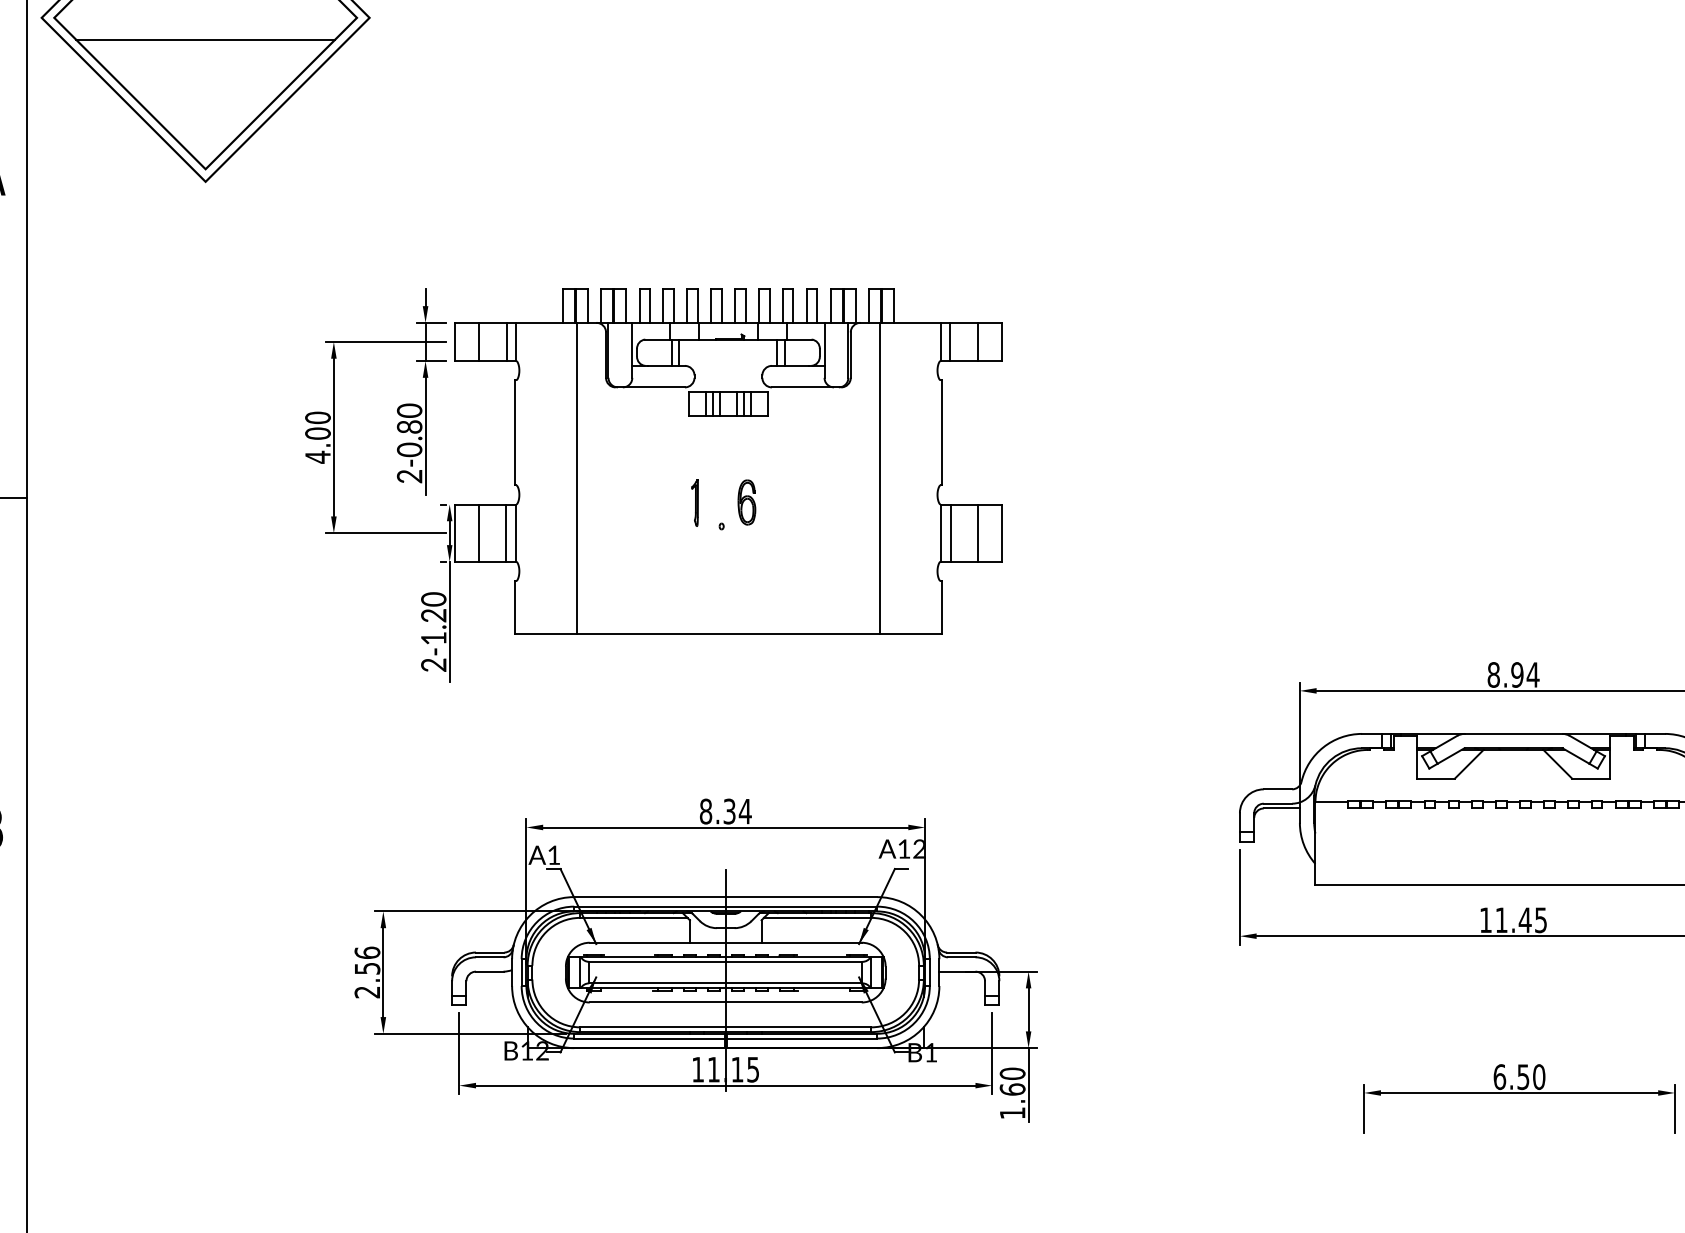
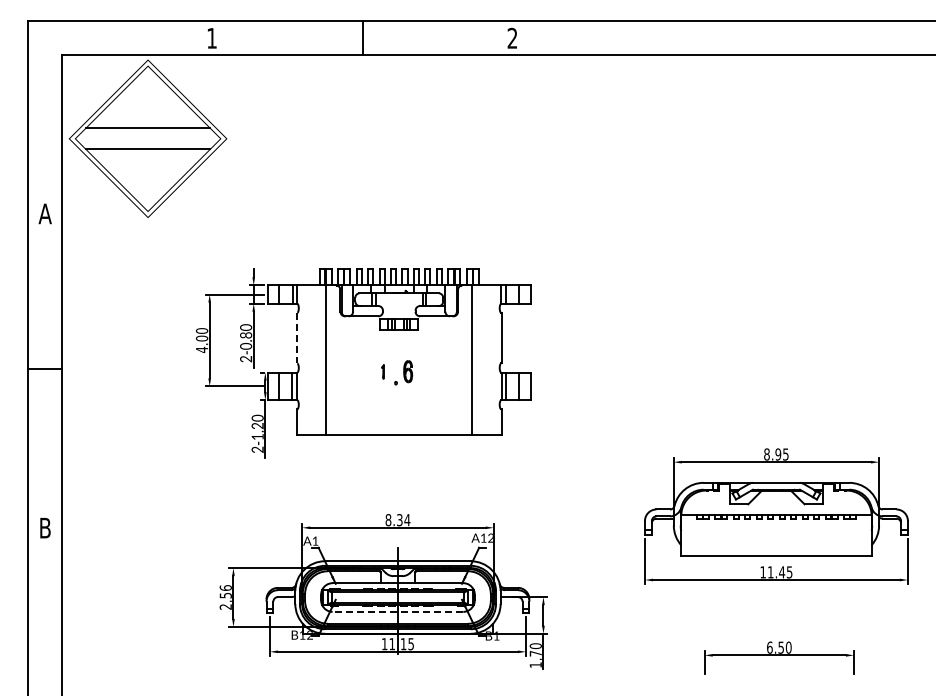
line: (514, 433) -> (296, 338), solid -> dashed
part: (693, 502) -> (382, 371), size x0.6
text: (1532, 674) -> (785, 454), 8.94 -> 8.95
line: (724, 1001) -> (397, 611), solid -> dashed
text: (1012, 1089) -> (535, 653), 1.60 -> 1.70

